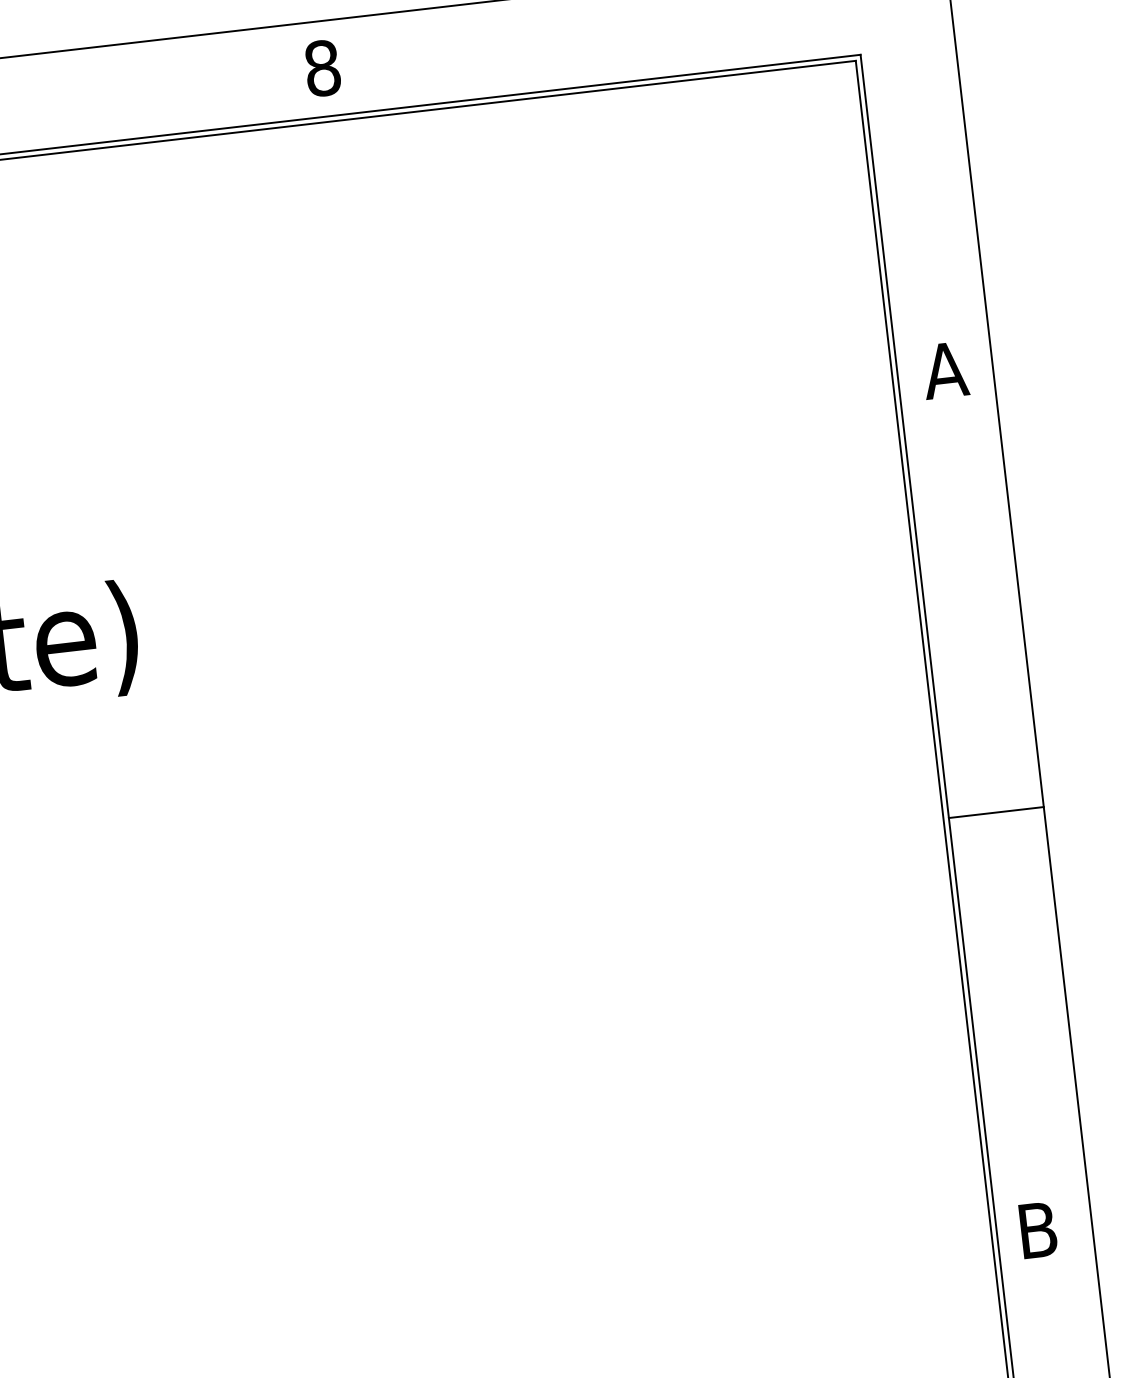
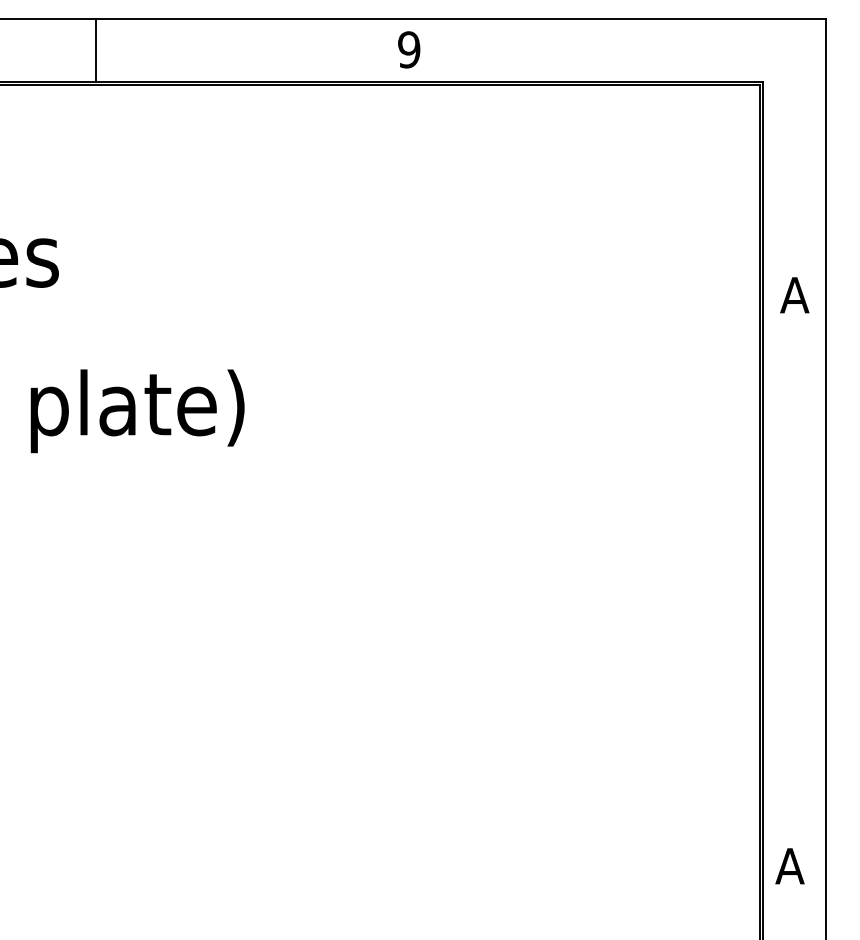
text: (322, 67) -> (409, 49), 8 -> 9
line: (996, 813) -> (794, 589), removed
text: (1036, 1230) -> (789, 866), B -> A

